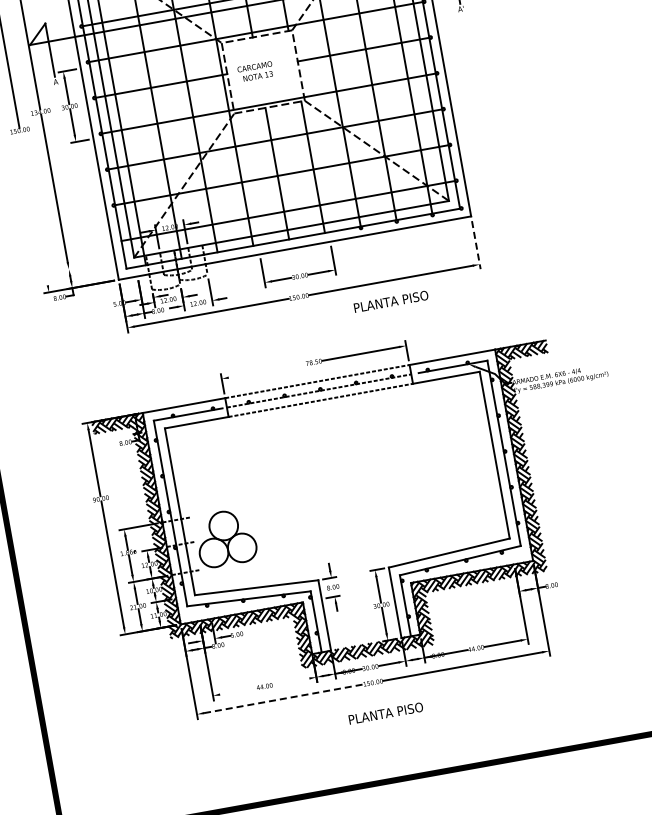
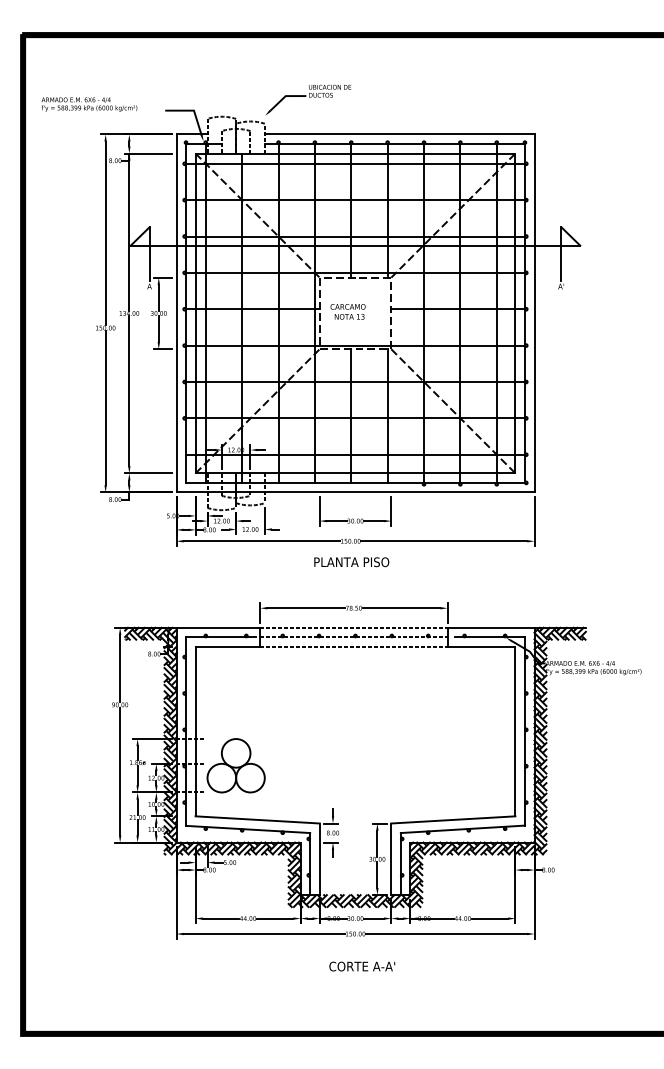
line: (33, 208) -> (105, 407), added
line: (476, 245) -> (534, 522), dashed -> solid
line: (86, 266) -> (147, 473), added
text: (391, 302) -> (351, 562), moved
line: (267, 371) -> (306, 608), added
line: (290, 681) -> (274, 918), added
line: (237, 691) -> (220, 918), added
line: (283, 699) -> (264, 934), dashed -> solid
text: (385, 713) -> (362, 966), PLANTA PISO -> CORTE A-A'

